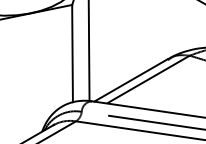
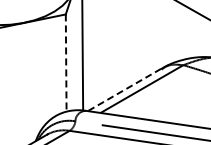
line: (72, 54) -> (66, 63), solid -> dashed
line: (130, 81) -> (124, 90), solid -> dashed

